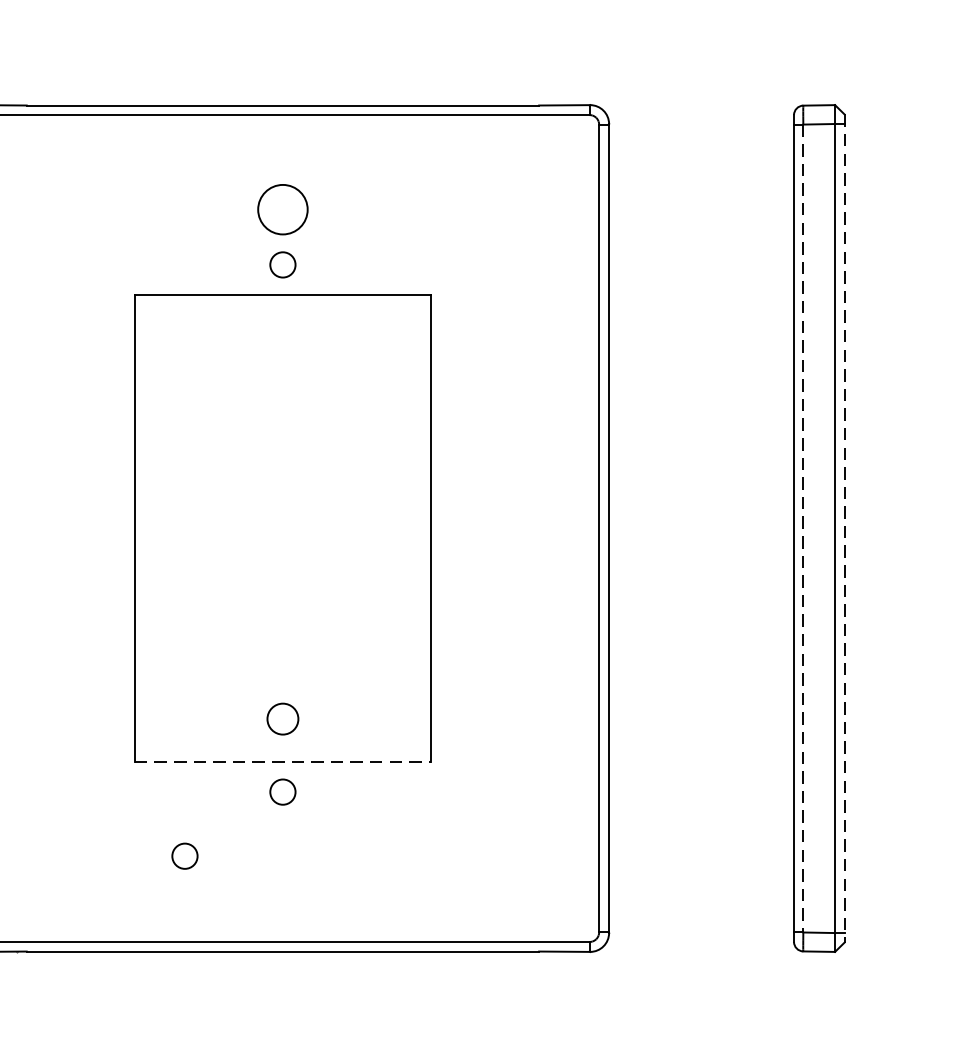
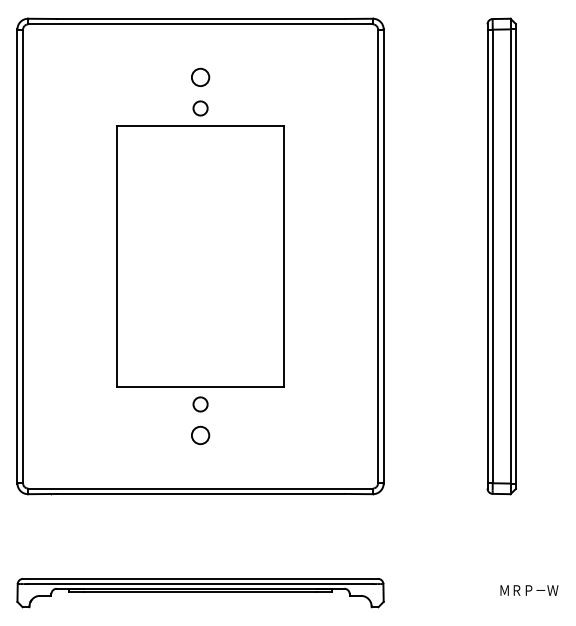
circle: (282, 209) -> (200, 77), size x0.62
line: (802, 528) -> (492, 256), dashed -> solid
line: (843, 528) -> (515, 256), dashed -> solid
circle: (282, 717) -> (200, 434), moved
line: (284, 761) -> (201, 387), dashed -> solid
circle: (184, 856) -> (145, 440), removed

